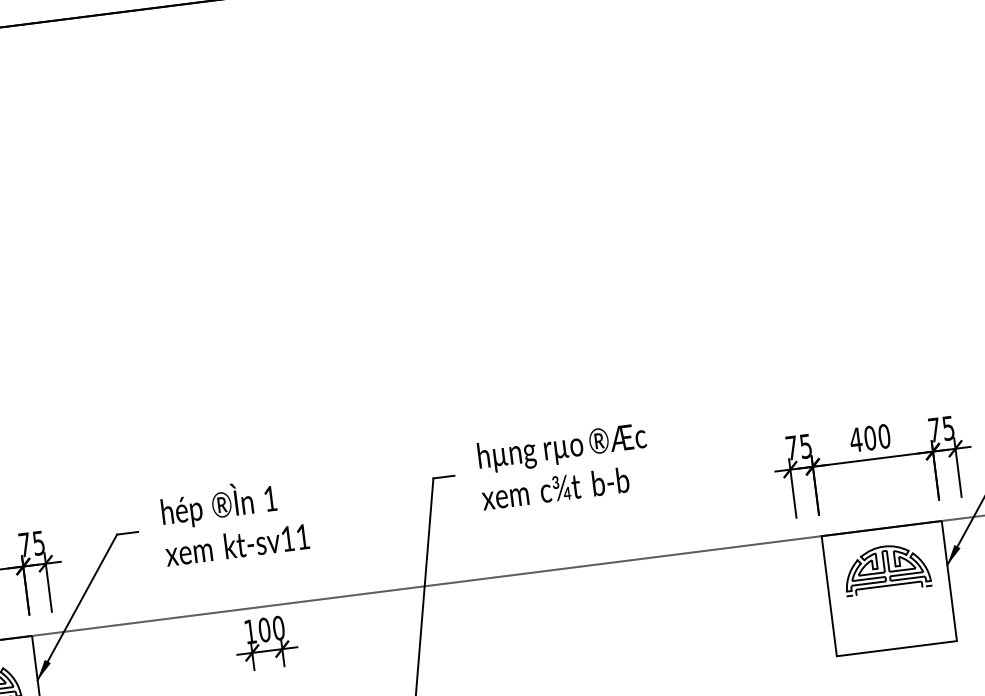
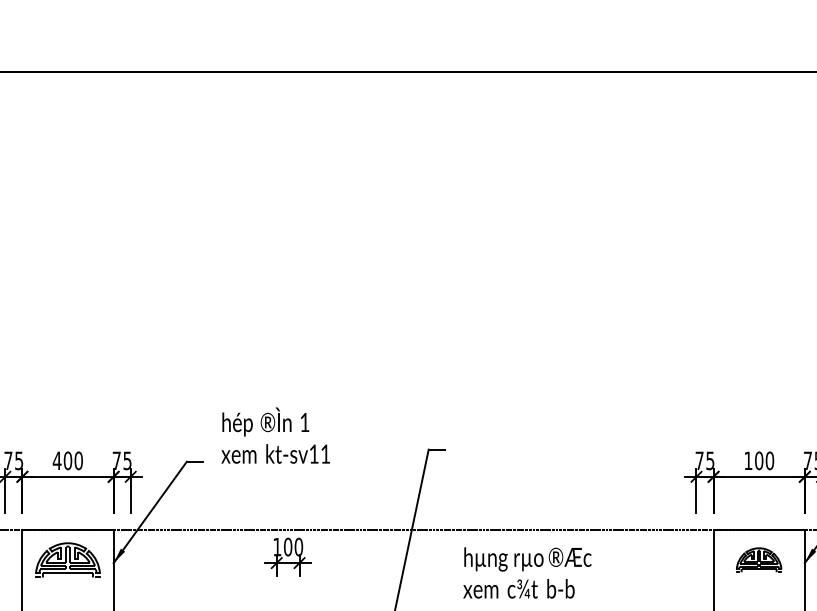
text: (856, 439) -> (748, 460), 400 -> 100
text: (563, 465) -> (527, 572), moved
text: (233, 520) -> (275, 435), moved
part: (885, 568) -> (758, 559), size x0.7

